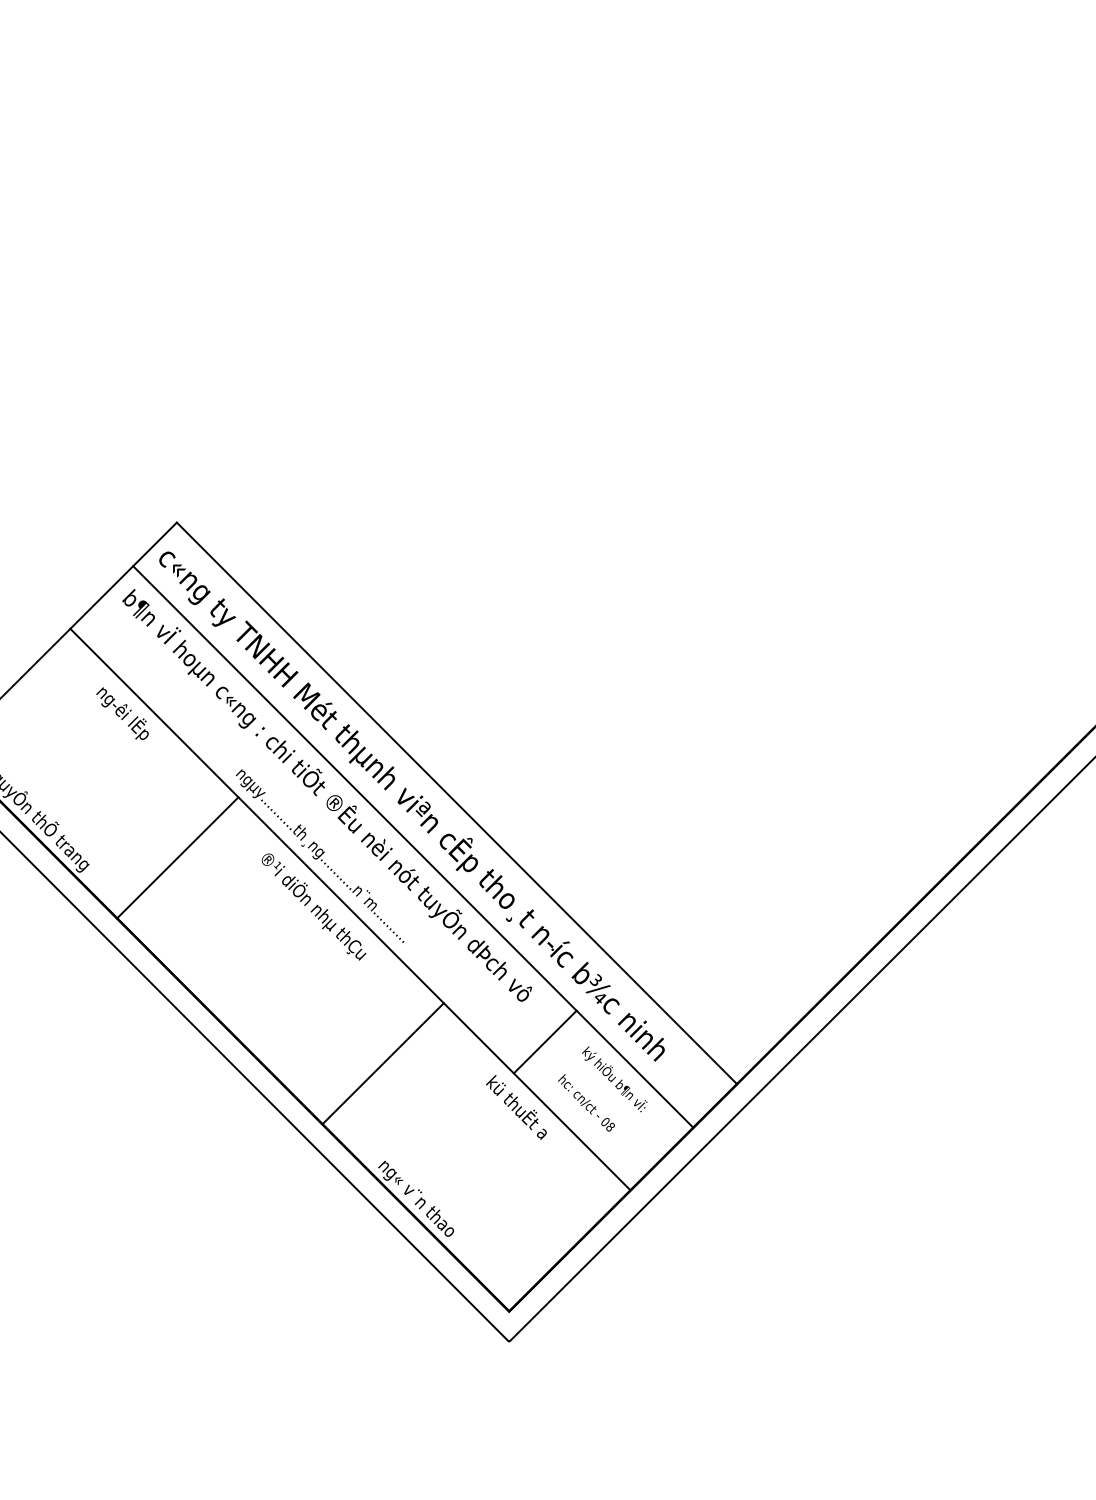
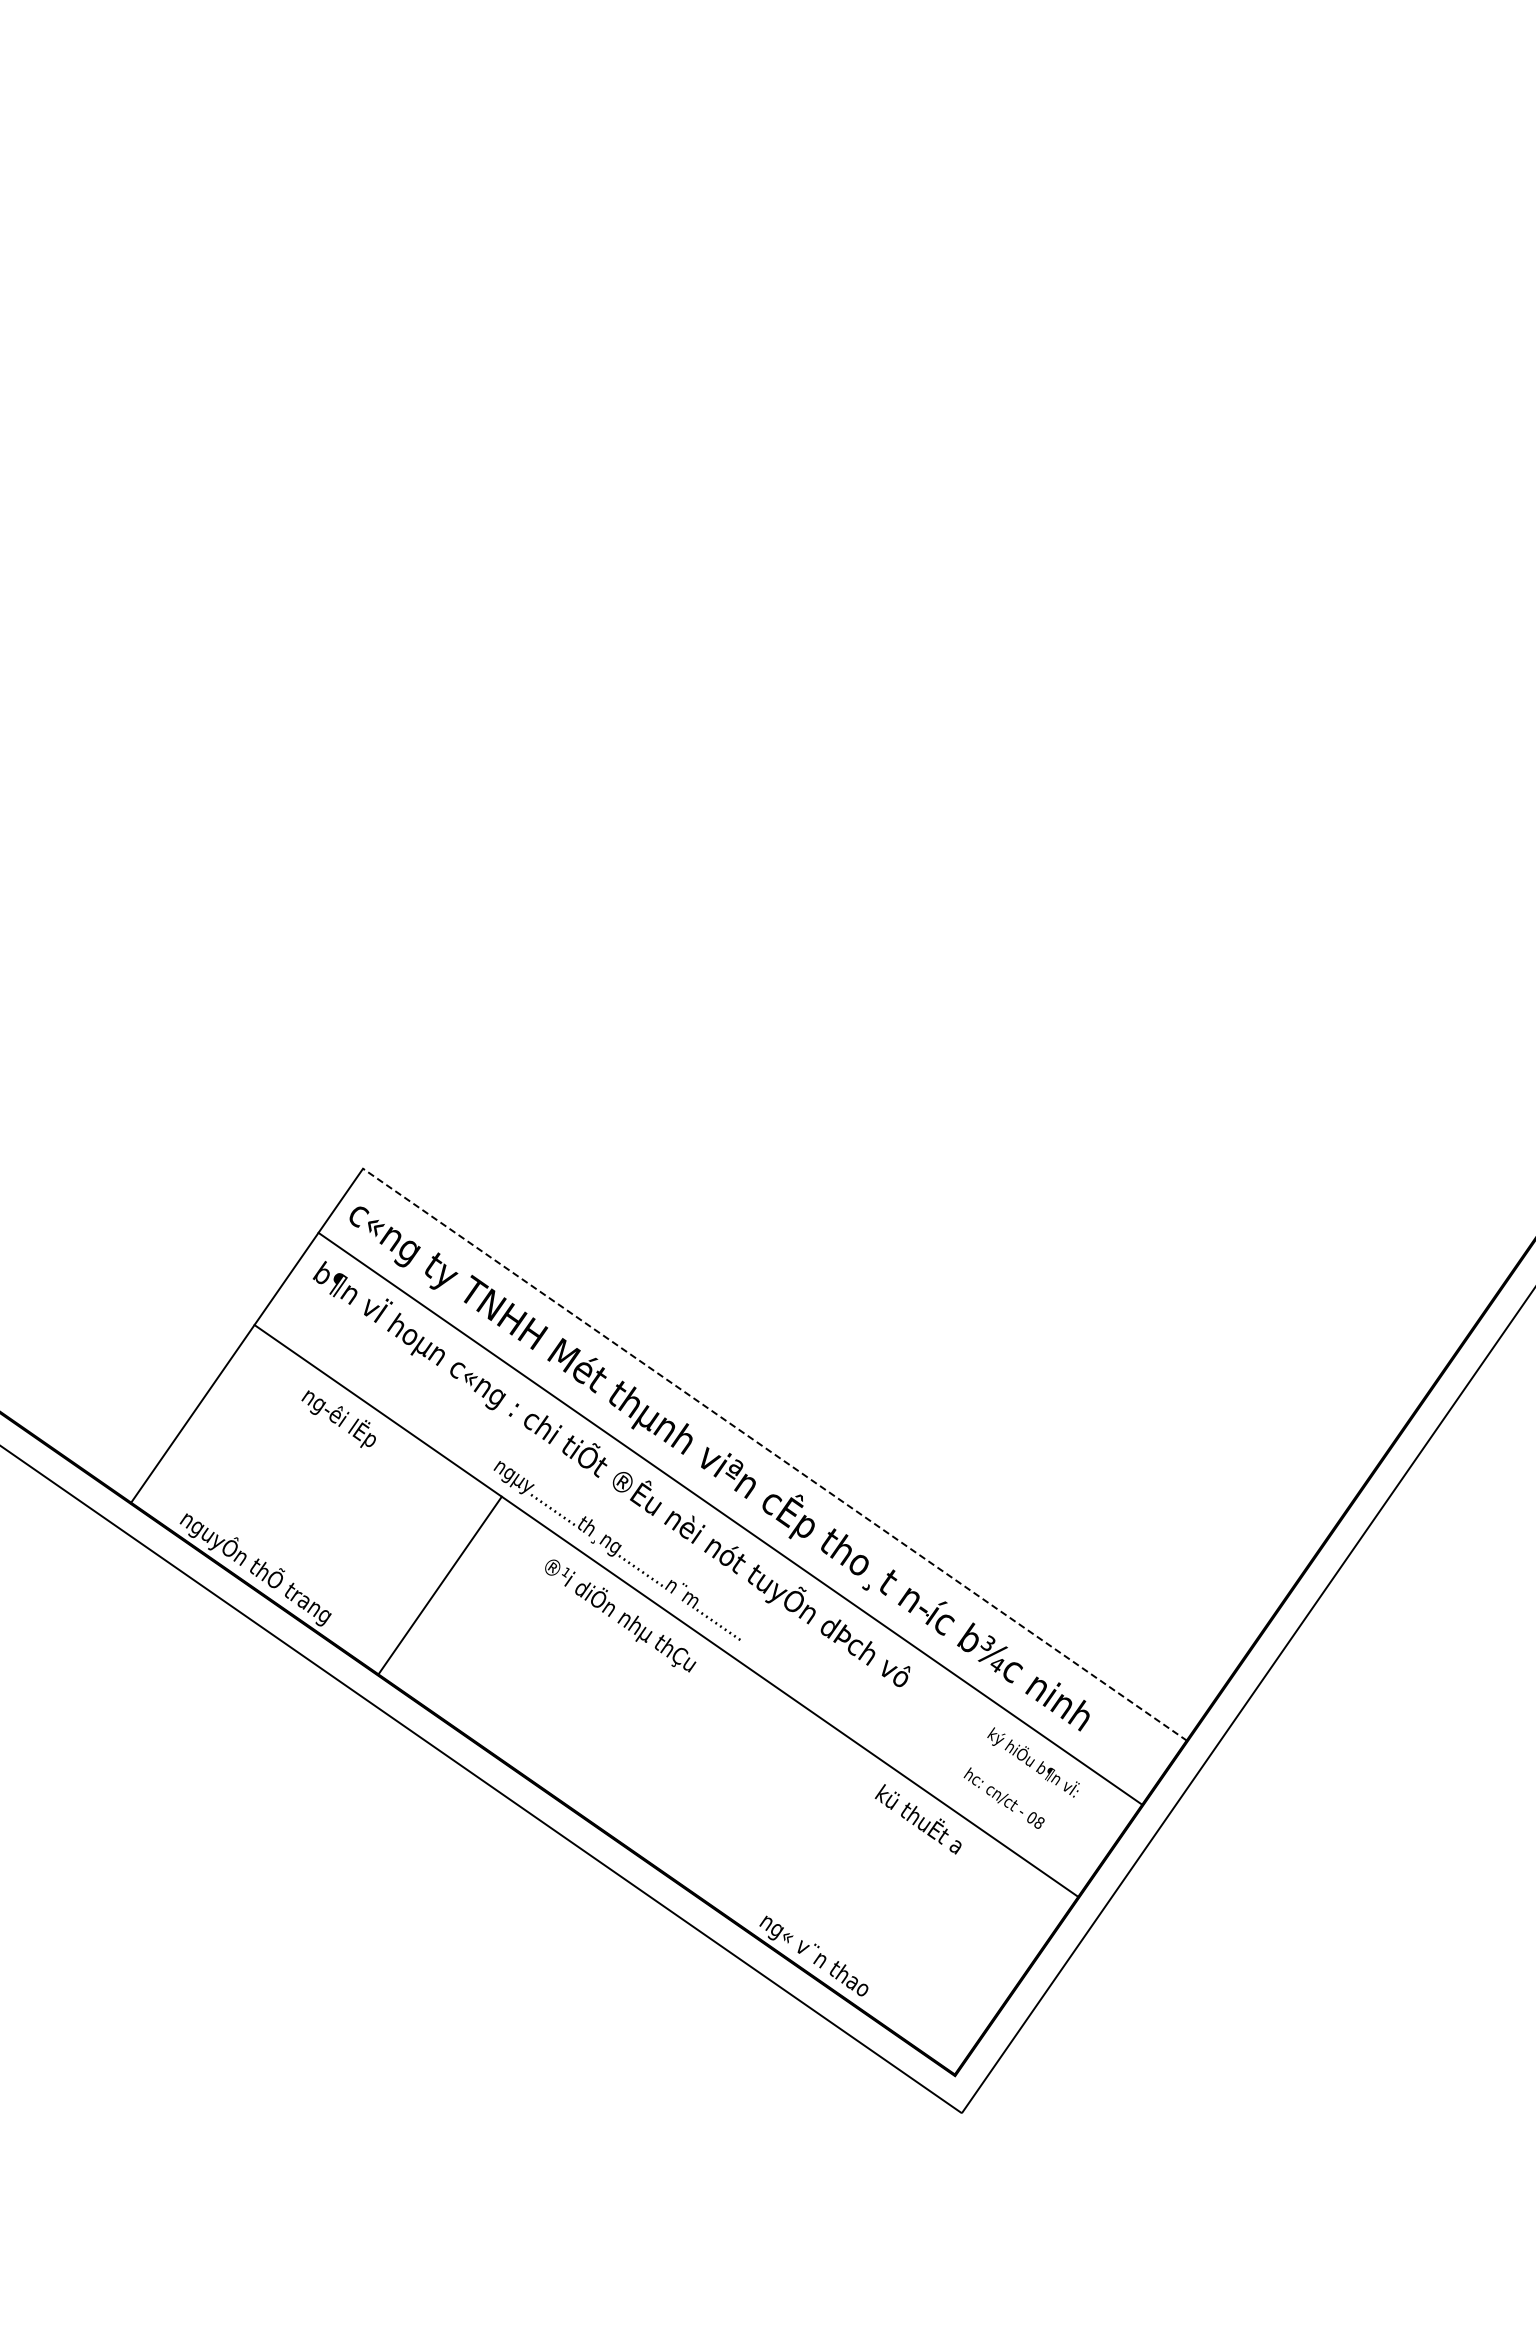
line: (457, 803) -> (775, 1454), solid -> dashed
line: (544, 1041) -> (938, 1731), removed
line: (383, 1063) -> (742, 1795), removed

